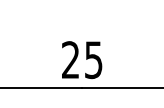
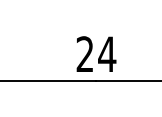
text: (94, 60) -> (107, 54), 25 -> 24

